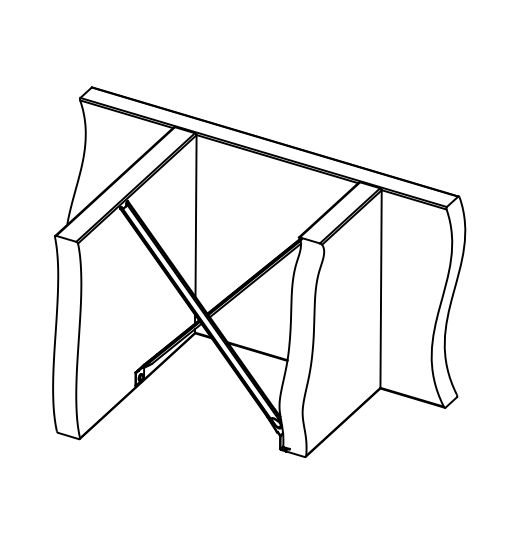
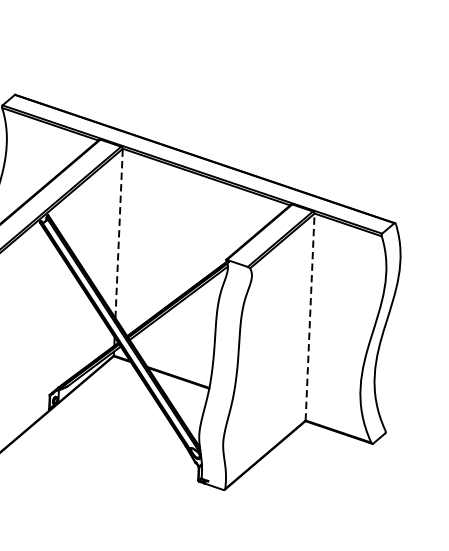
line: (196, 216) -> (119, 233), solid -> dashed
line: (381, 289) -> (310, 317), solid -> dashed

